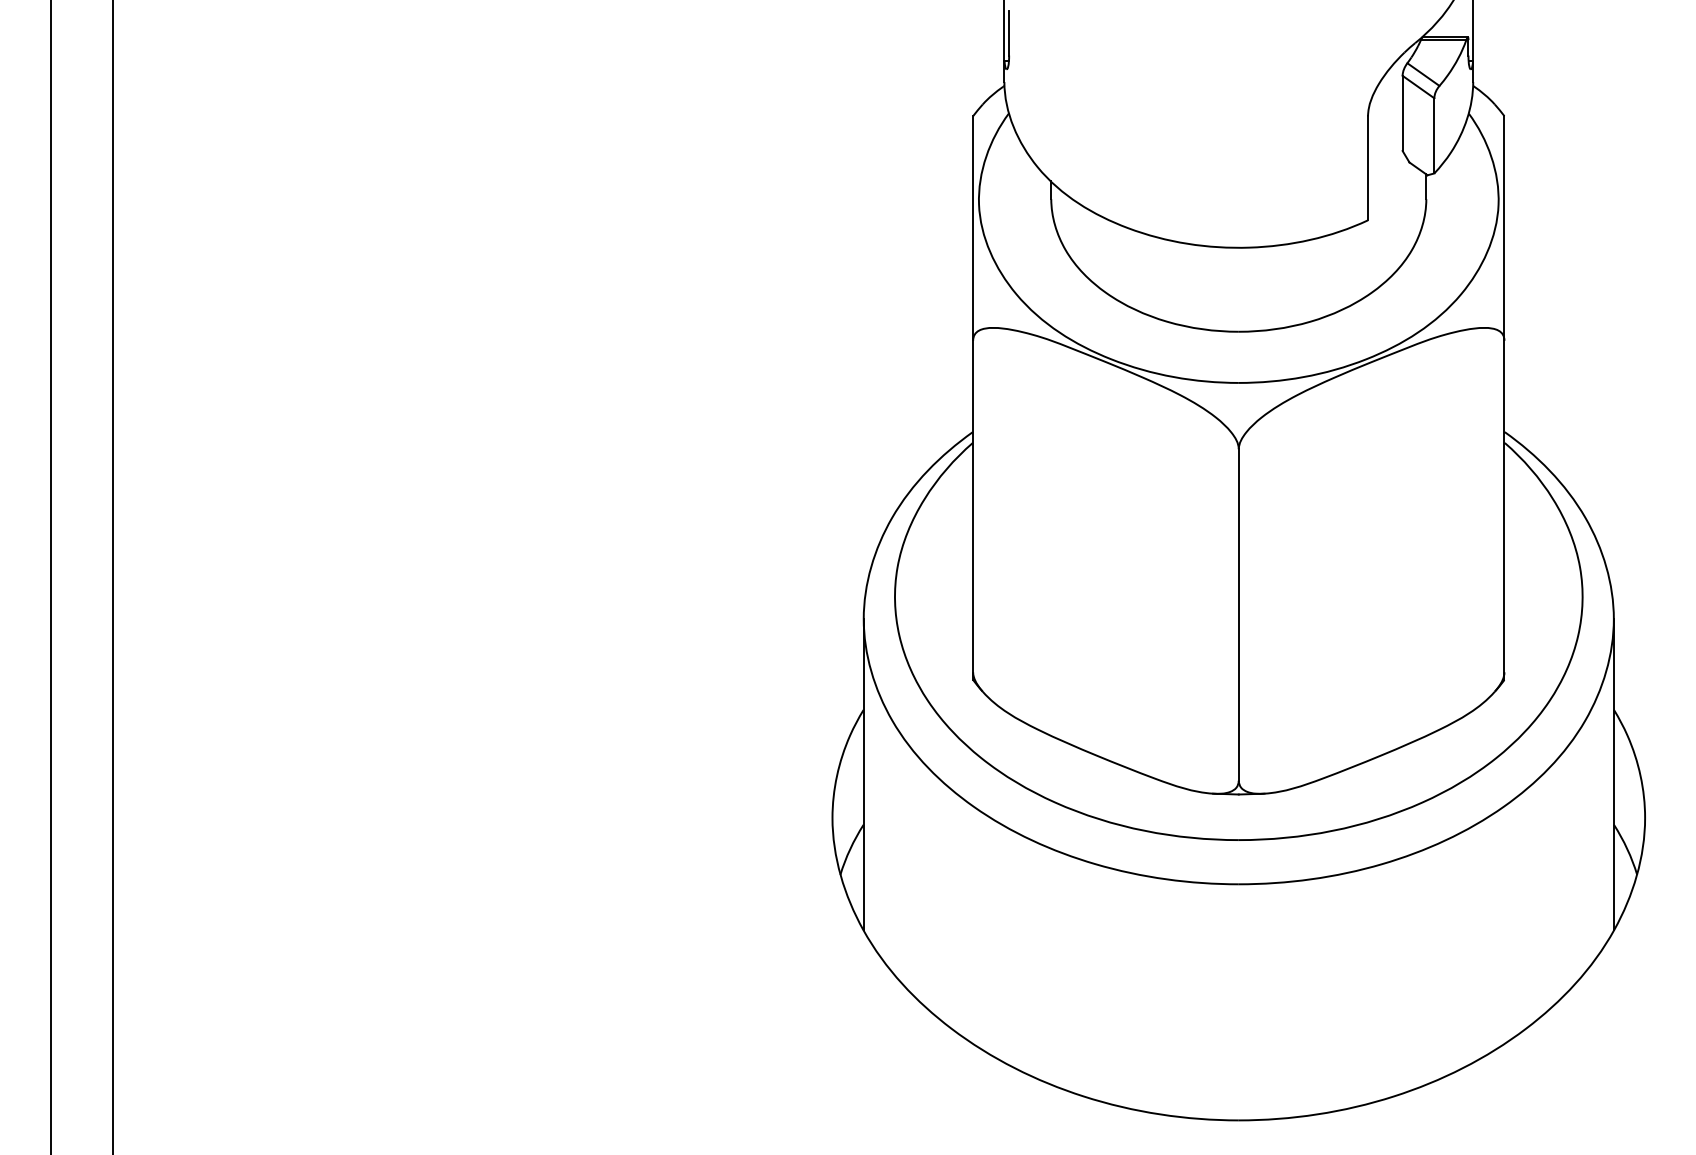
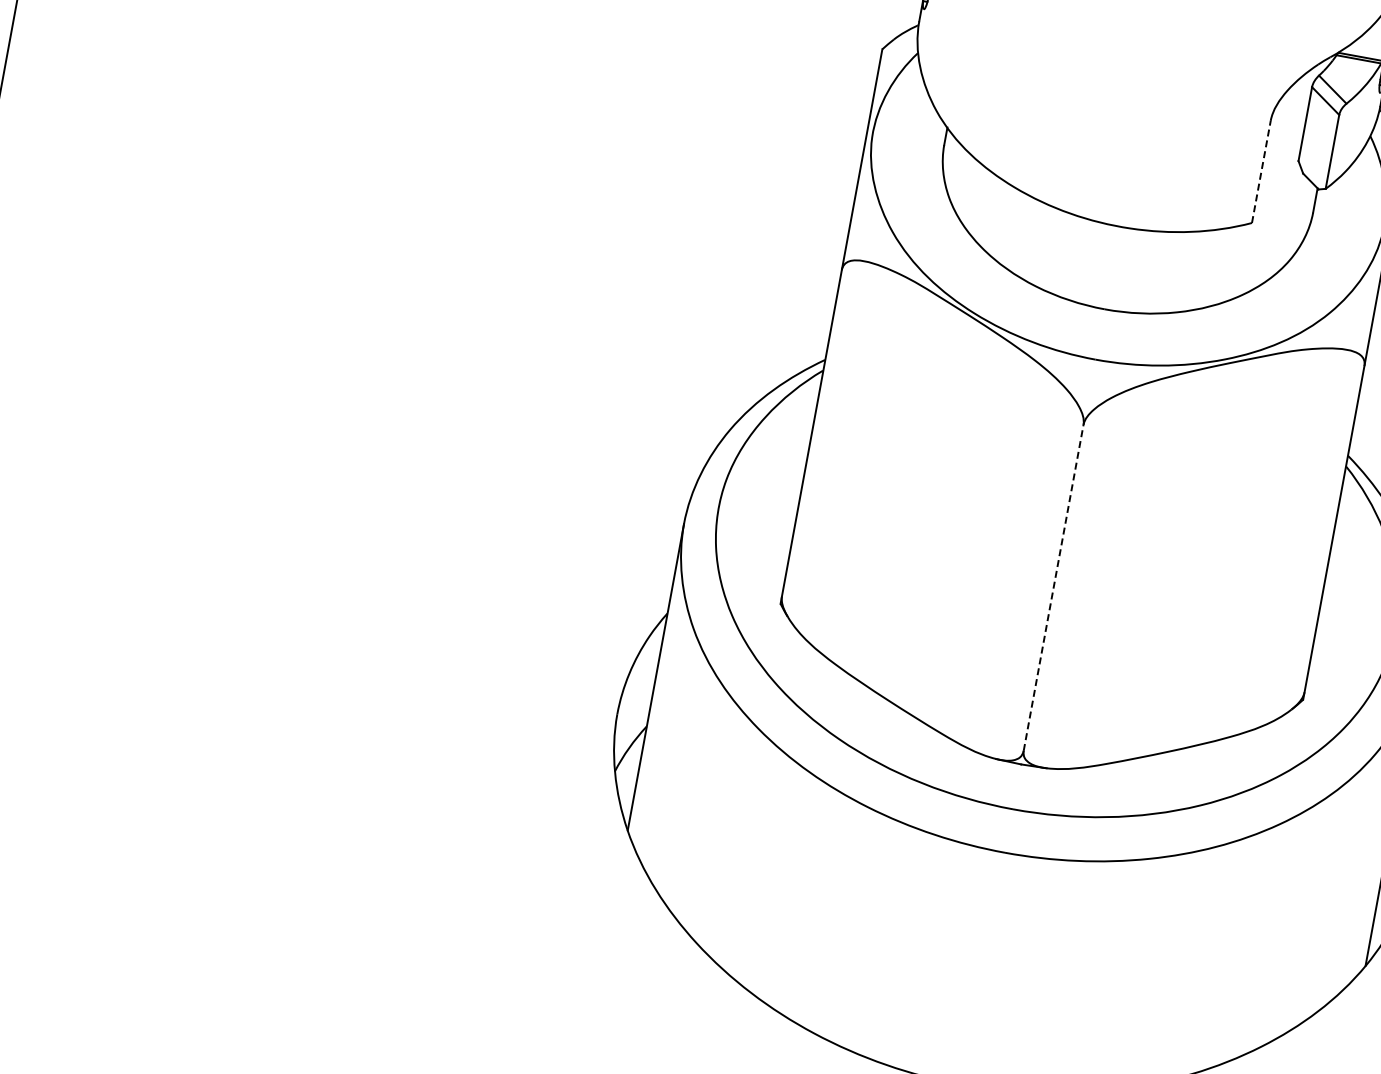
line: (1368, 168) -> (1261, 172), solid -> dashed
line: (1238, 615) -> (1053, 588), solid -> dashed

